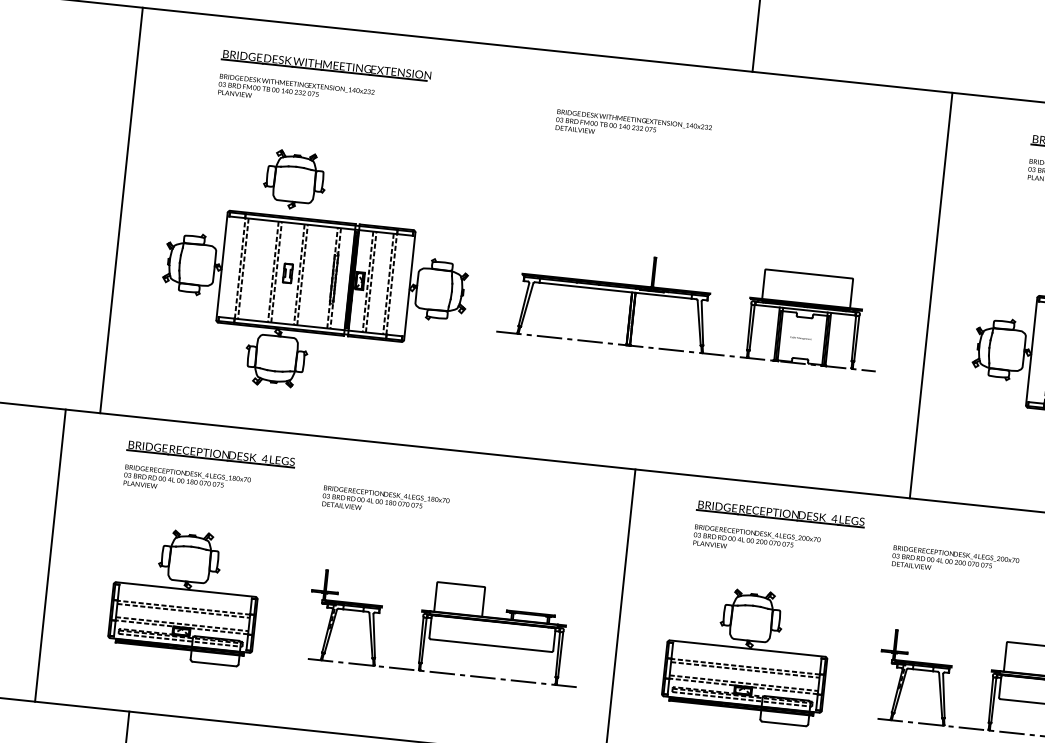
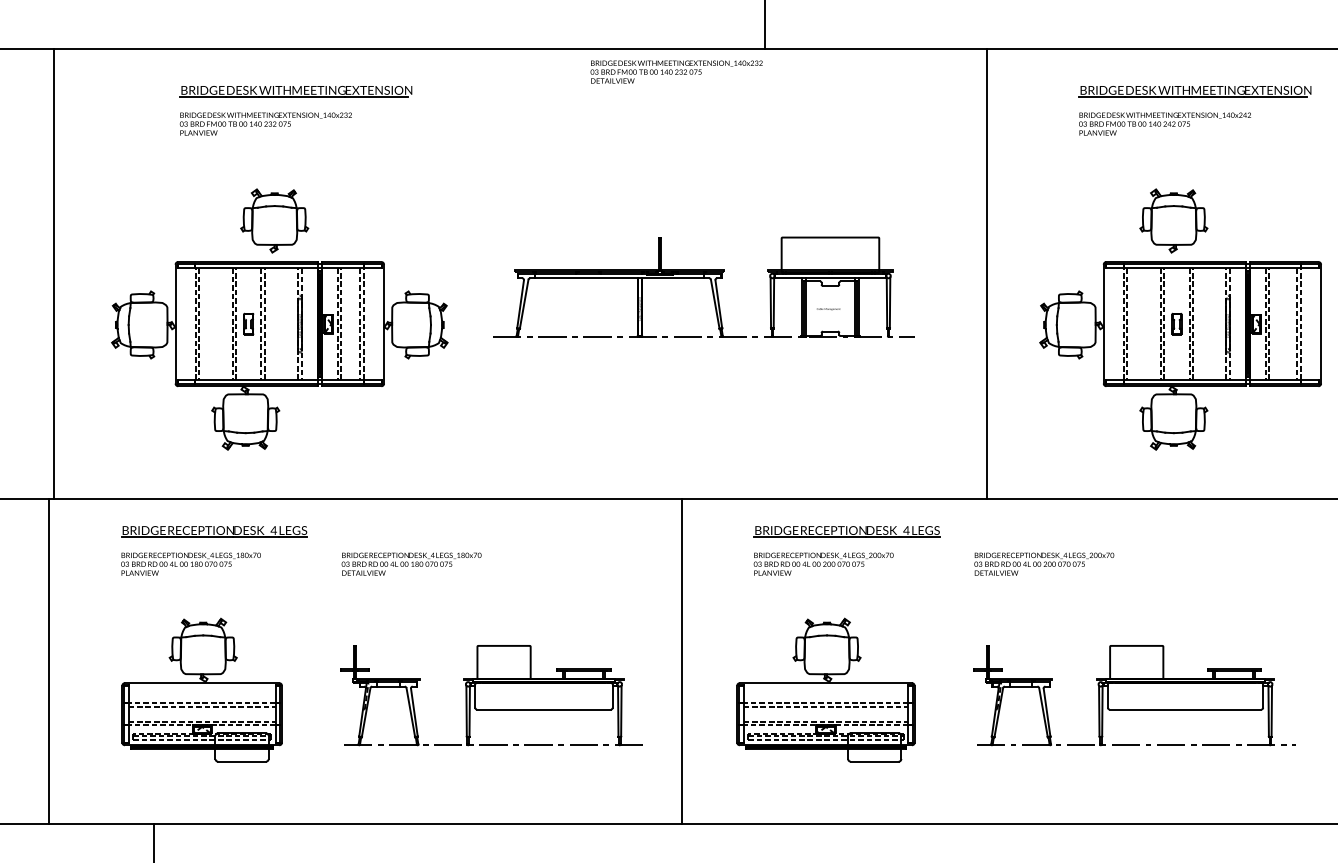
text: (633, 127) -> (676, 71), moved
line: (121, 210) -> (53, 274), moved
part: (312, 304) -> (279, 355), moved
part: (696, 304) -> (710, 284), moved

